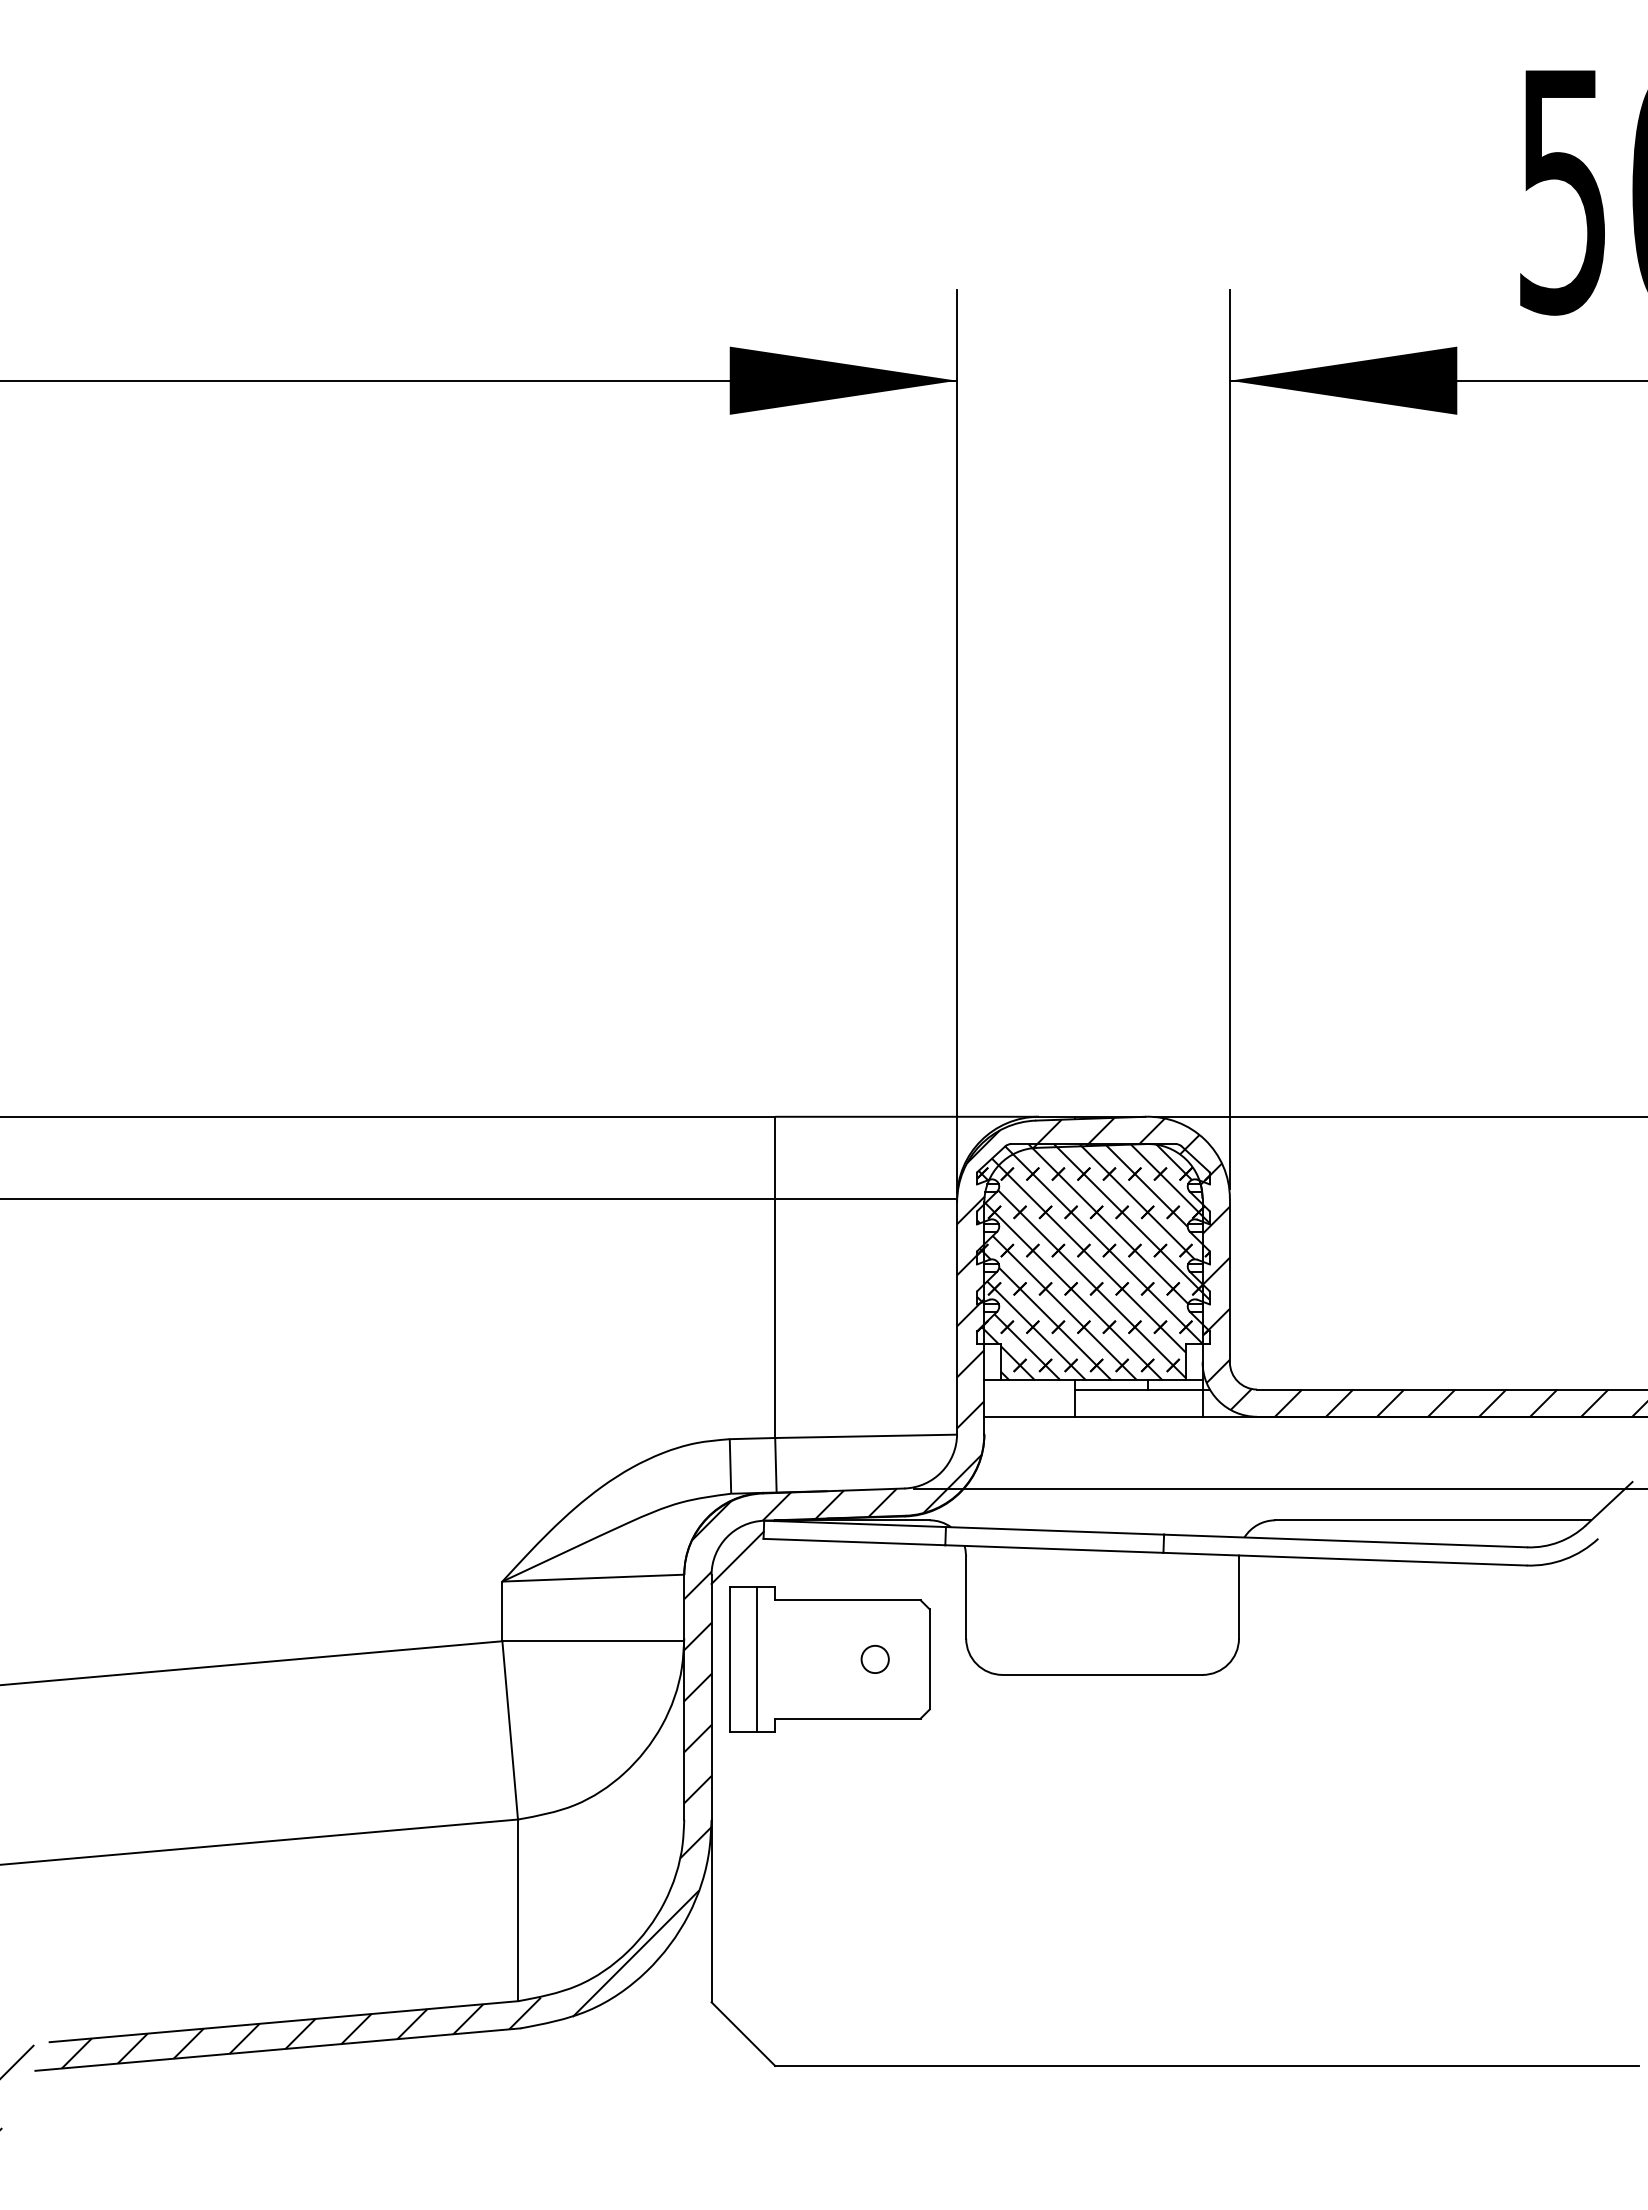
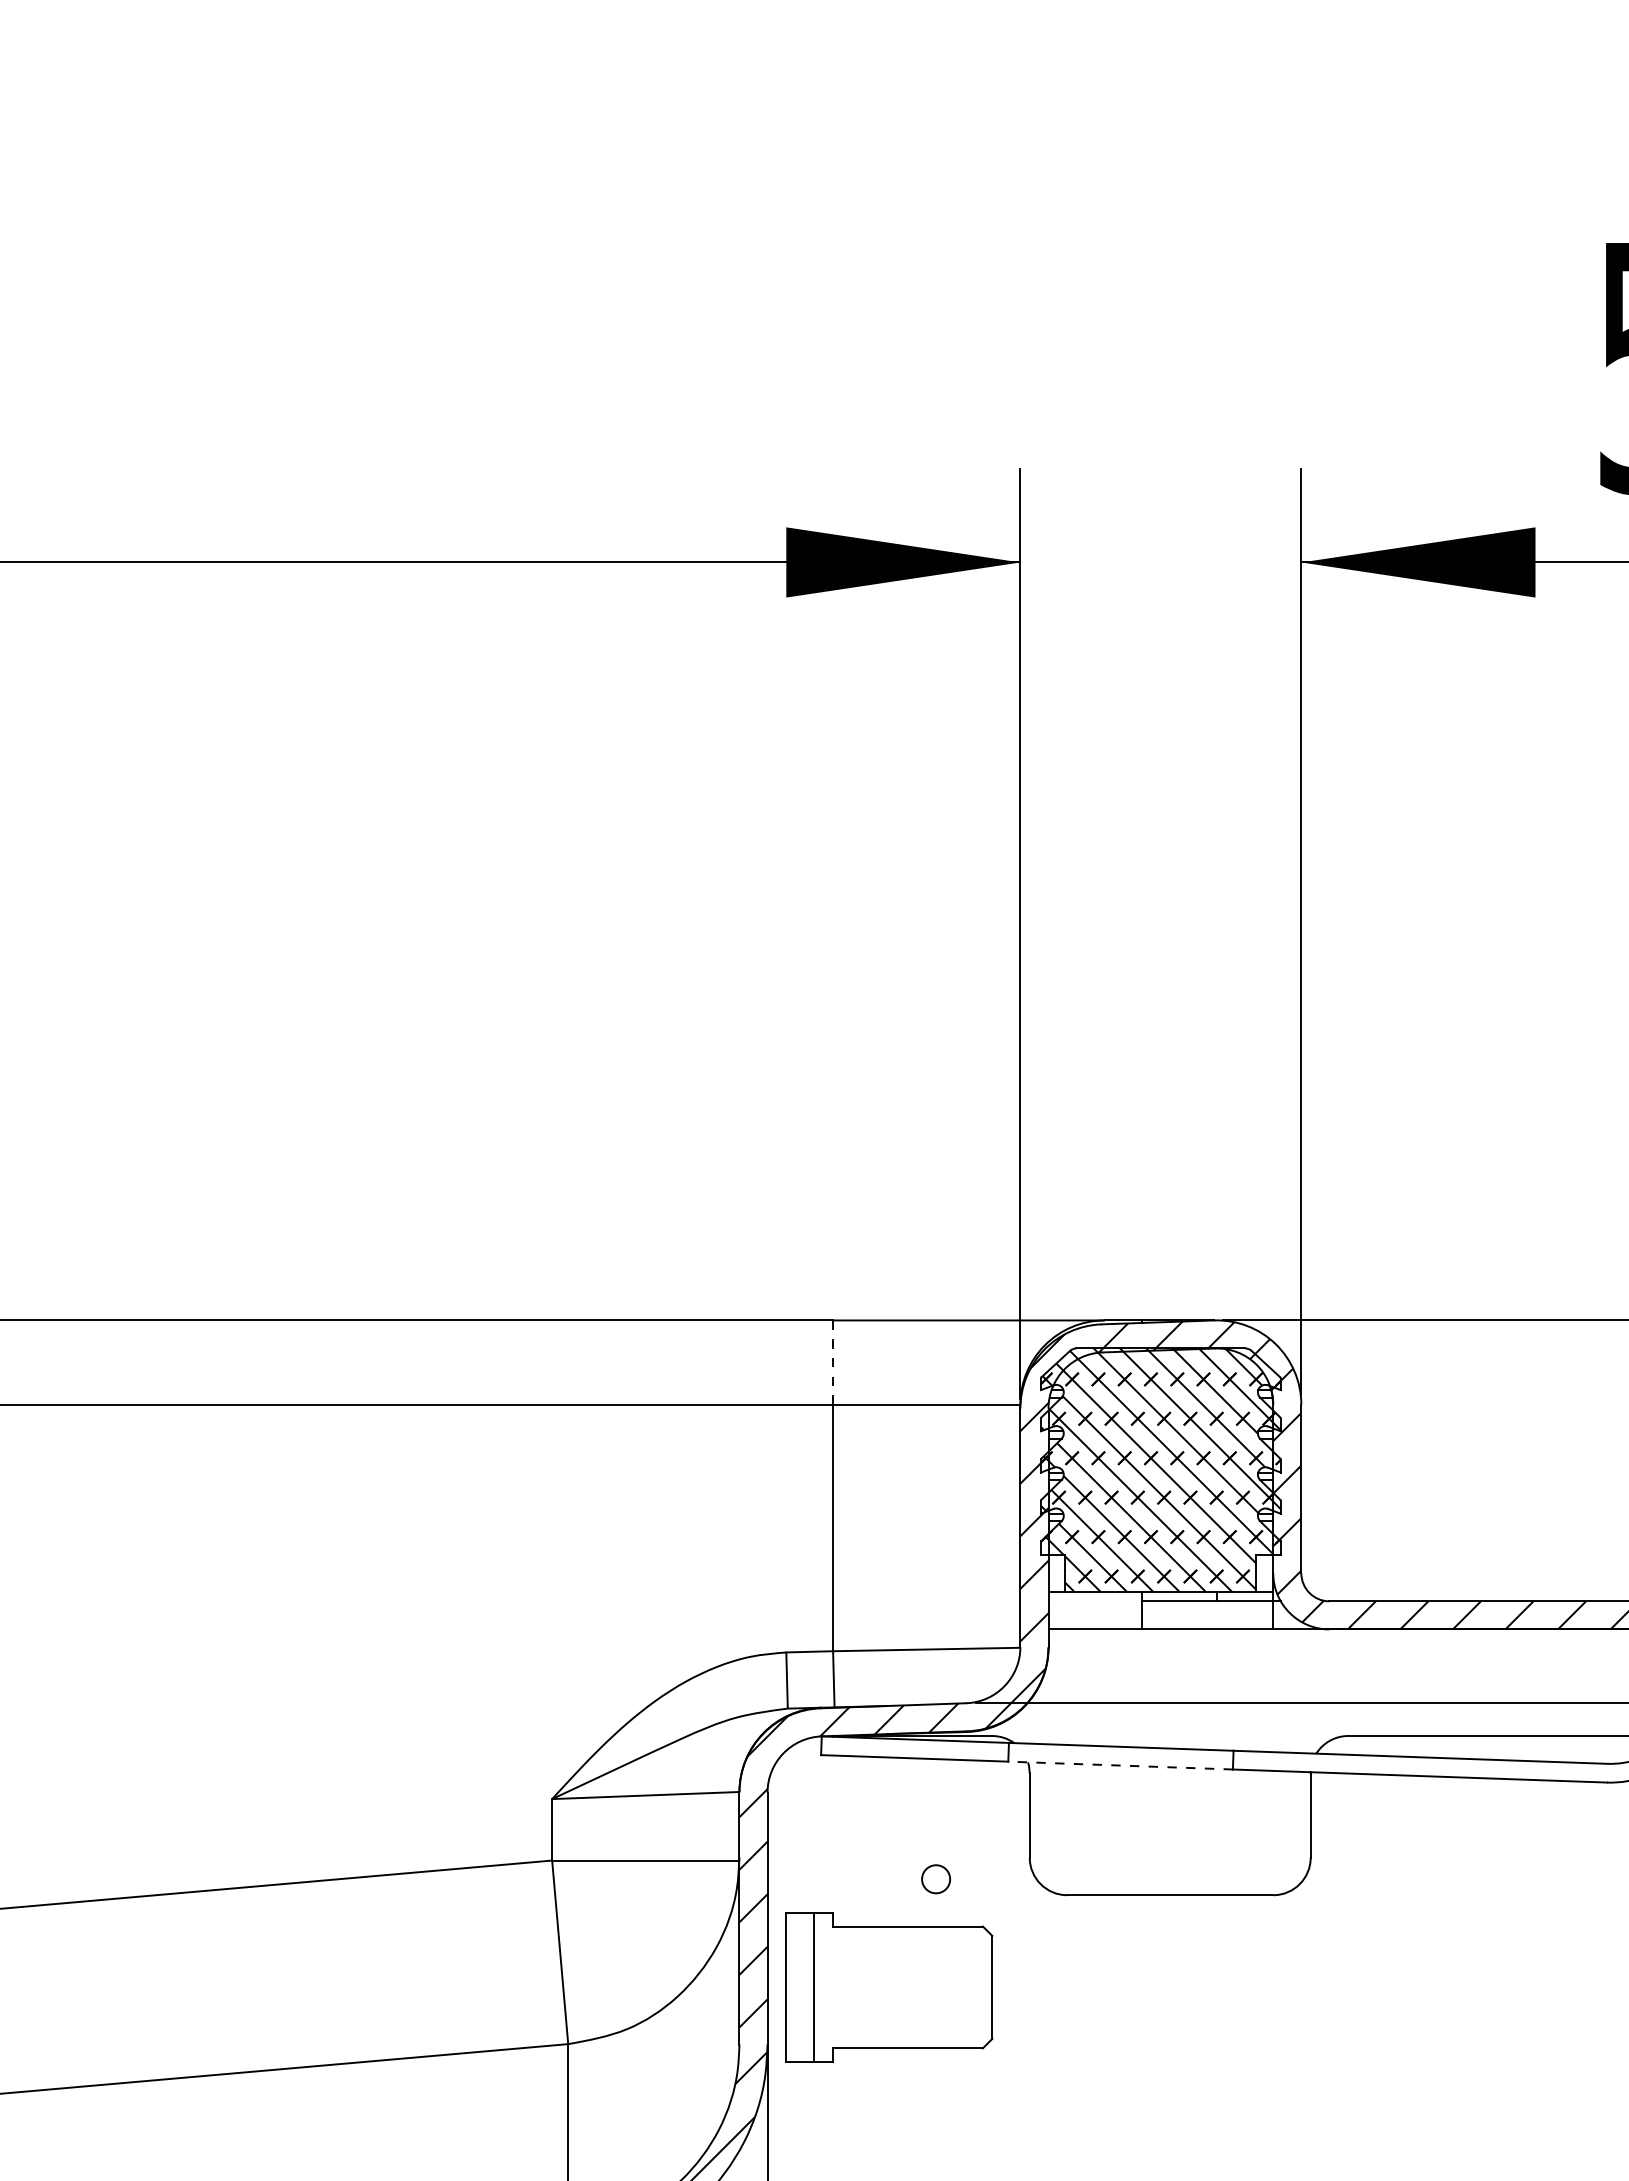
line: (775, 1157) -> (833, 1362), solid -> dashed
line: (1053, 1549) -> (1119, 1766), solid -> dashed
line: (737, 1557) -> (794, 1774), removed
part: (829, 1659) -> (889, 1987), moved

